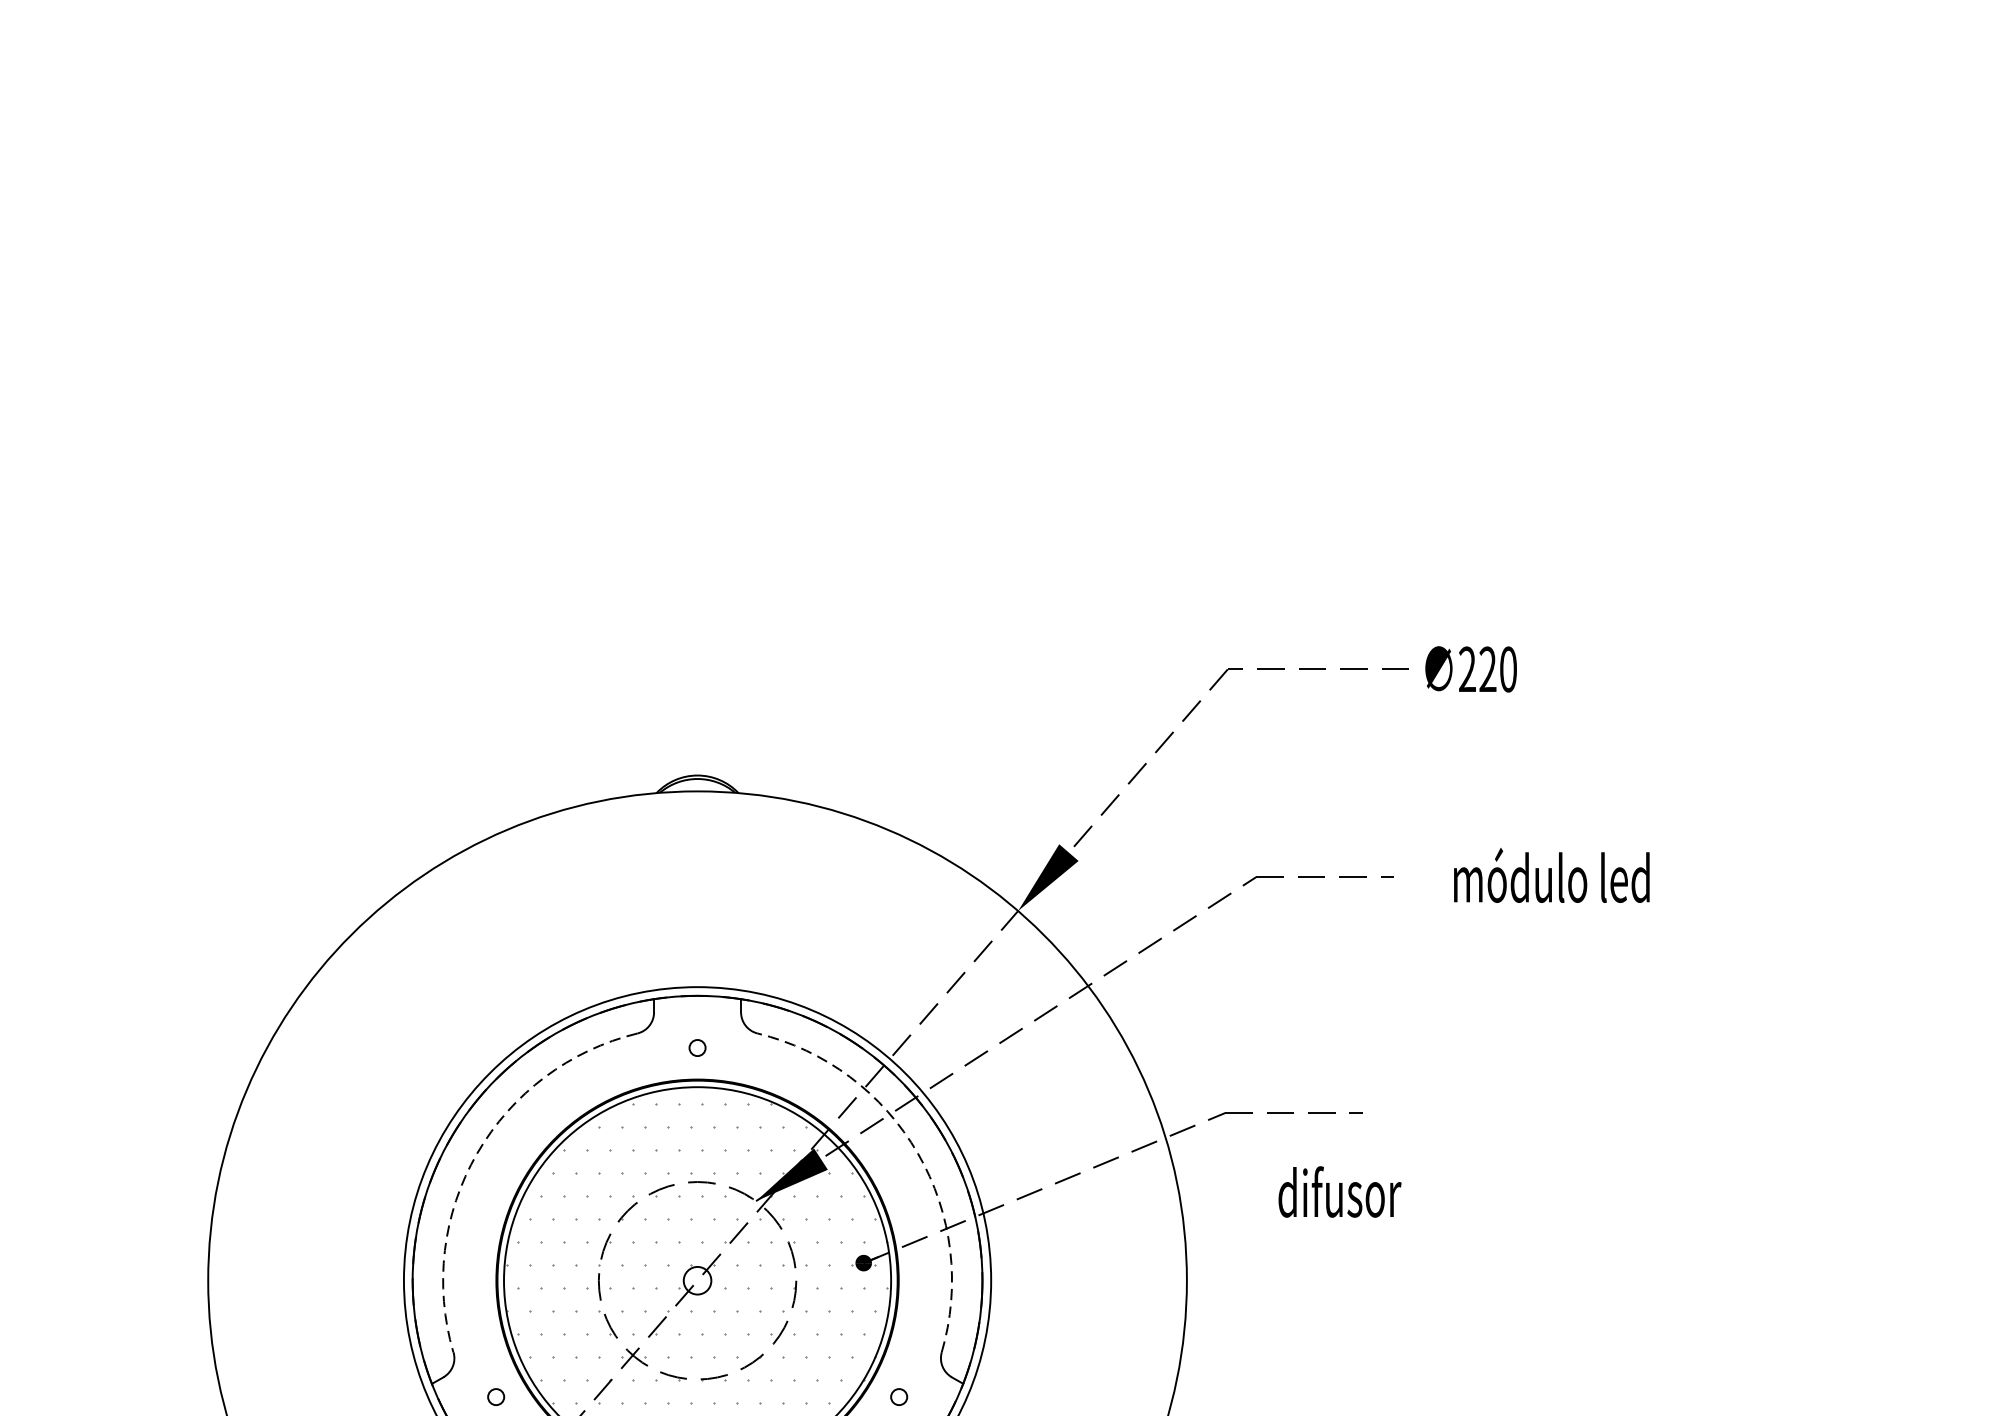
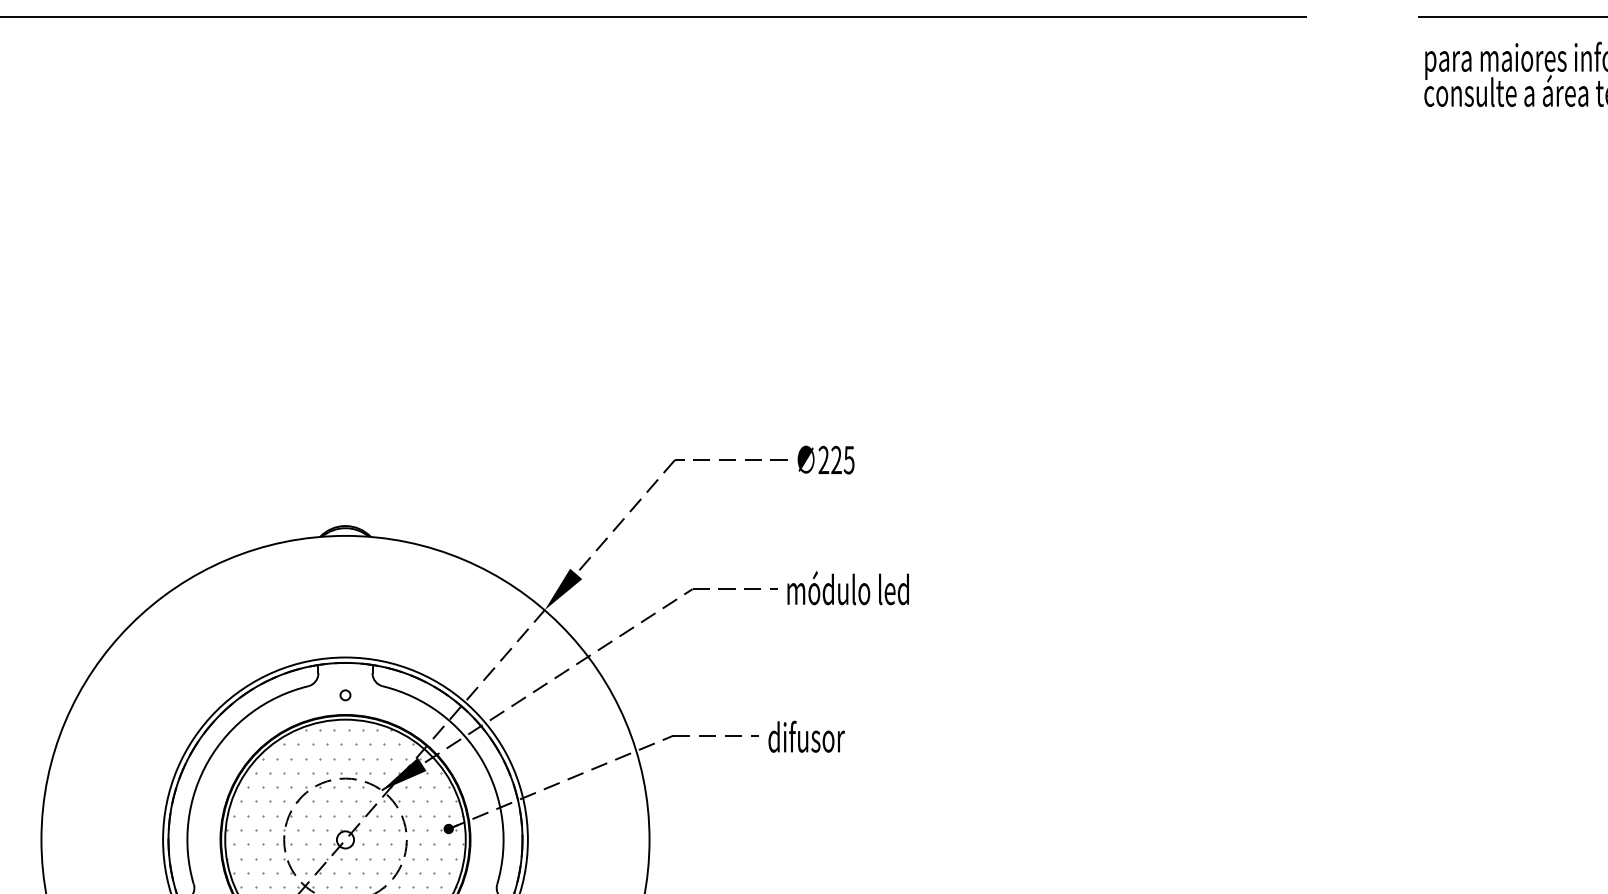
text: (1507, 668) -> (848, 459), 220 -> 225
text: (1550, 876) -> (847, 588), moved
arc: (477, 1152) -> (208, 760), dashed -> solid
arc: (918, 1152) -> (482, 760), dashed -> solid
text: (1339, 1191) -> (806, 736), moved

